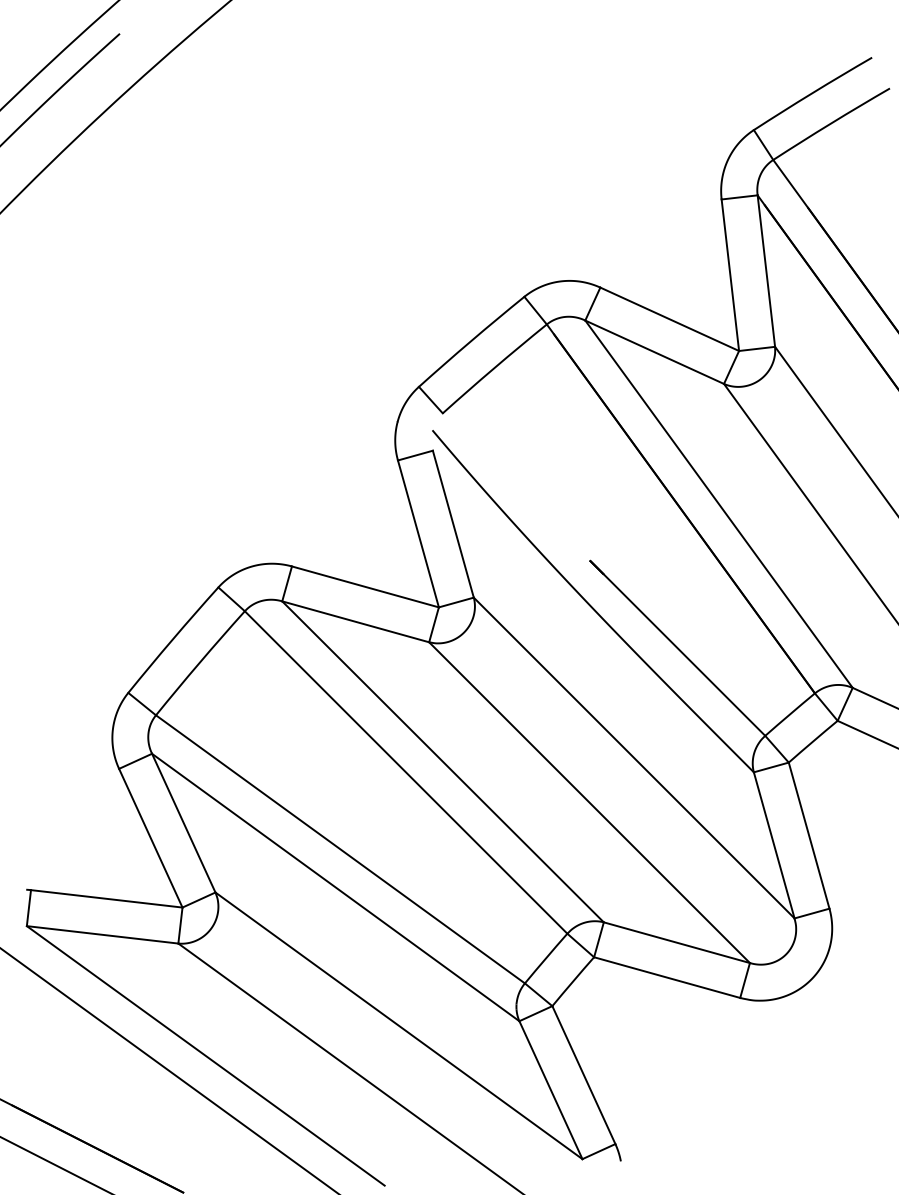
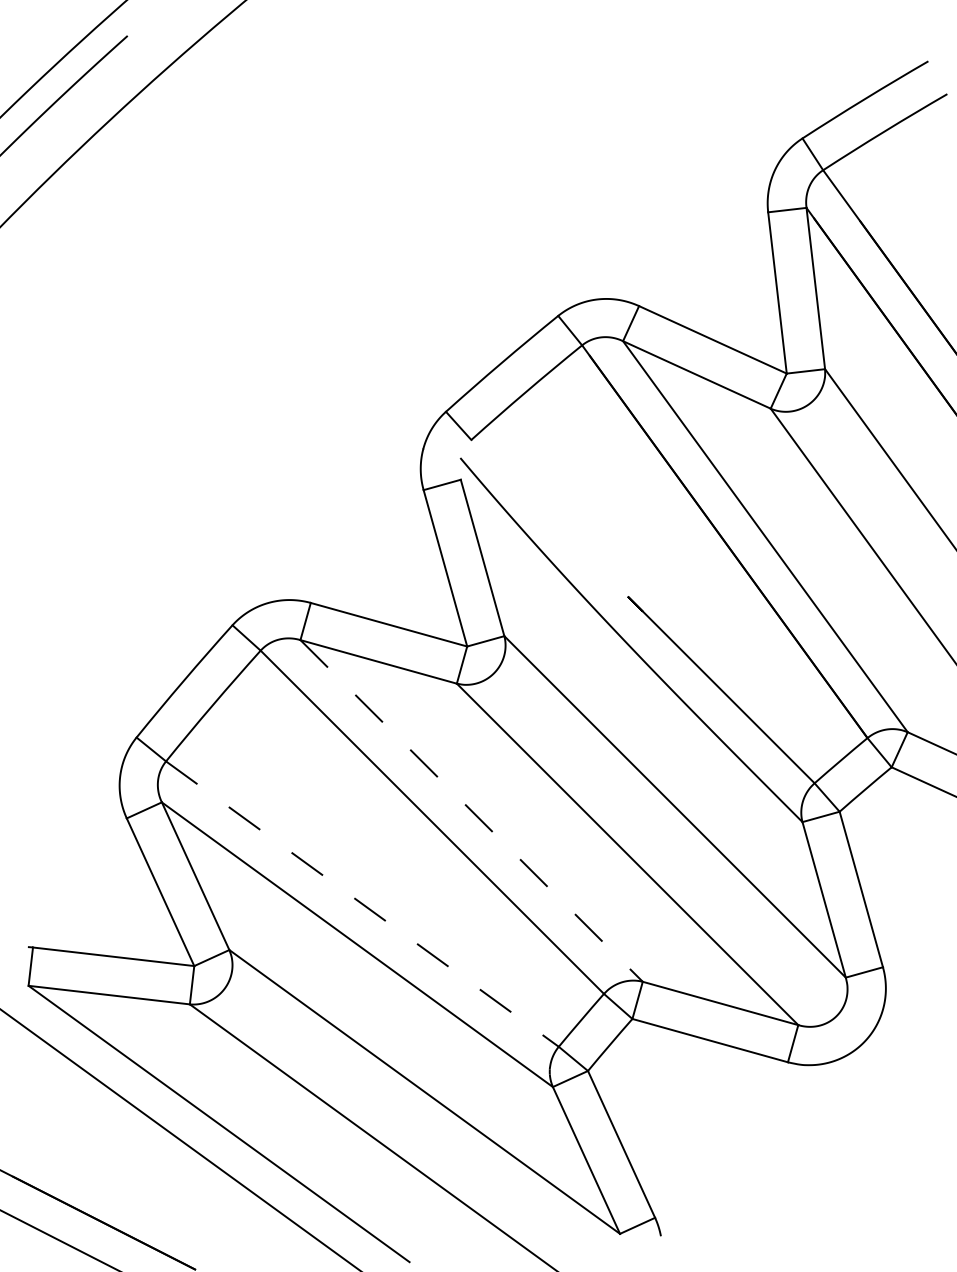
line: (443, 762) -> (472, 811), solid -> dashed
line: (340, 849) -> (362, 904), solid -> dashed

